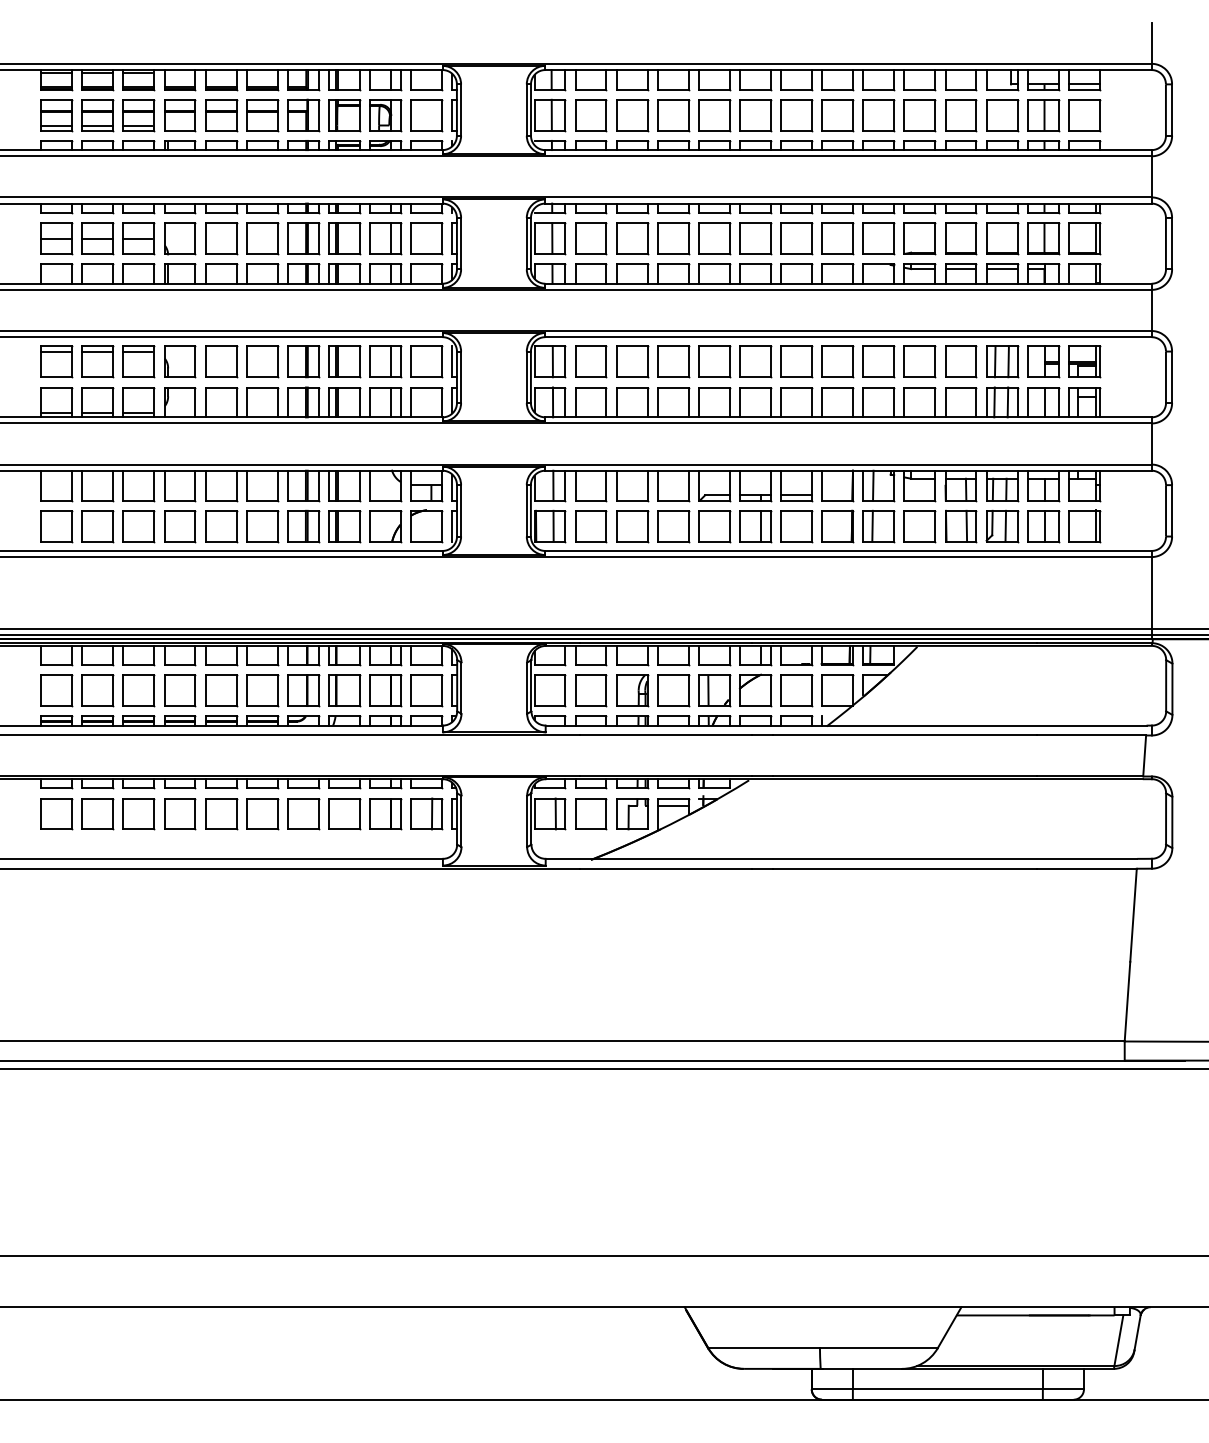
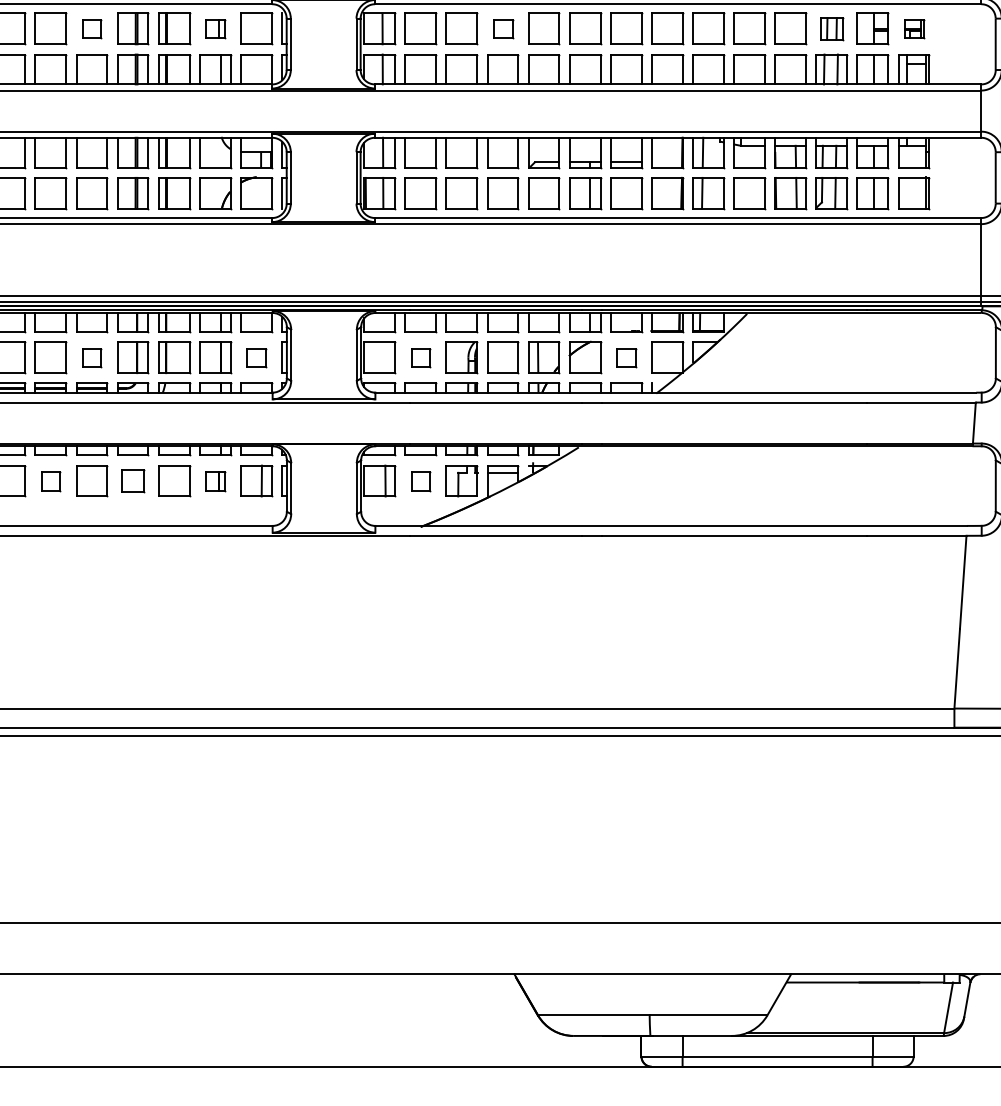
part: (262, 361) -> (92, 28), size x0.6
part: (385, 361) -> (215, 28), size x0.6
part: (673, 361) -> (503, 28), size x0.6
part: (1002, 361) -> (832, 28), size x0.7
part: (1084, 361) -> (914, 28), size x0.6
part: (262, 690) -> (92, 357), size x0.6
part: (426, 690) -> (256, 357), size x0.6
part: (591, 690) -> (421, 357), size x0.6
part: (796, 690) -> (626, 357), size x0.6
part: (221, 814) -> (51, 481), size x0.6
part: (303, 814) -> (133, 481), size x0.7
part: (385, 814) -> (215, 481), size x0.6
part: (591, 814) -> (421, 481), size x0.6

